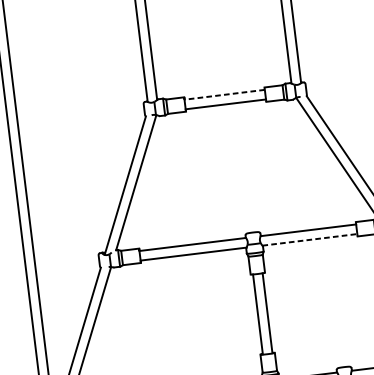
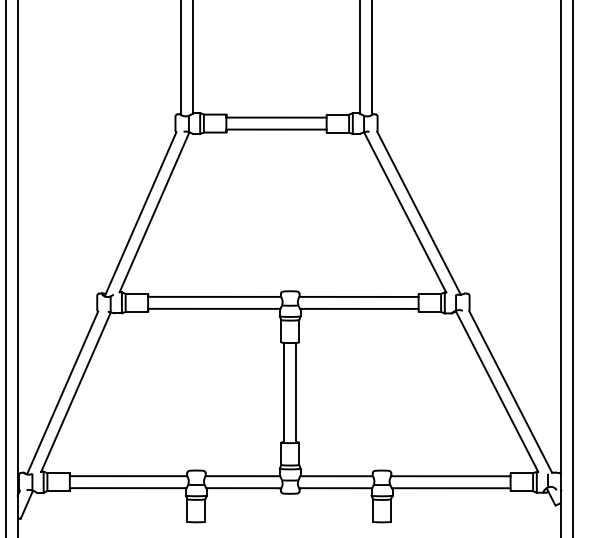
line: (224, 94) -> (276, 117), dashed -> solid
line: (309, 239) -> (359, 308), dashed -> solid

